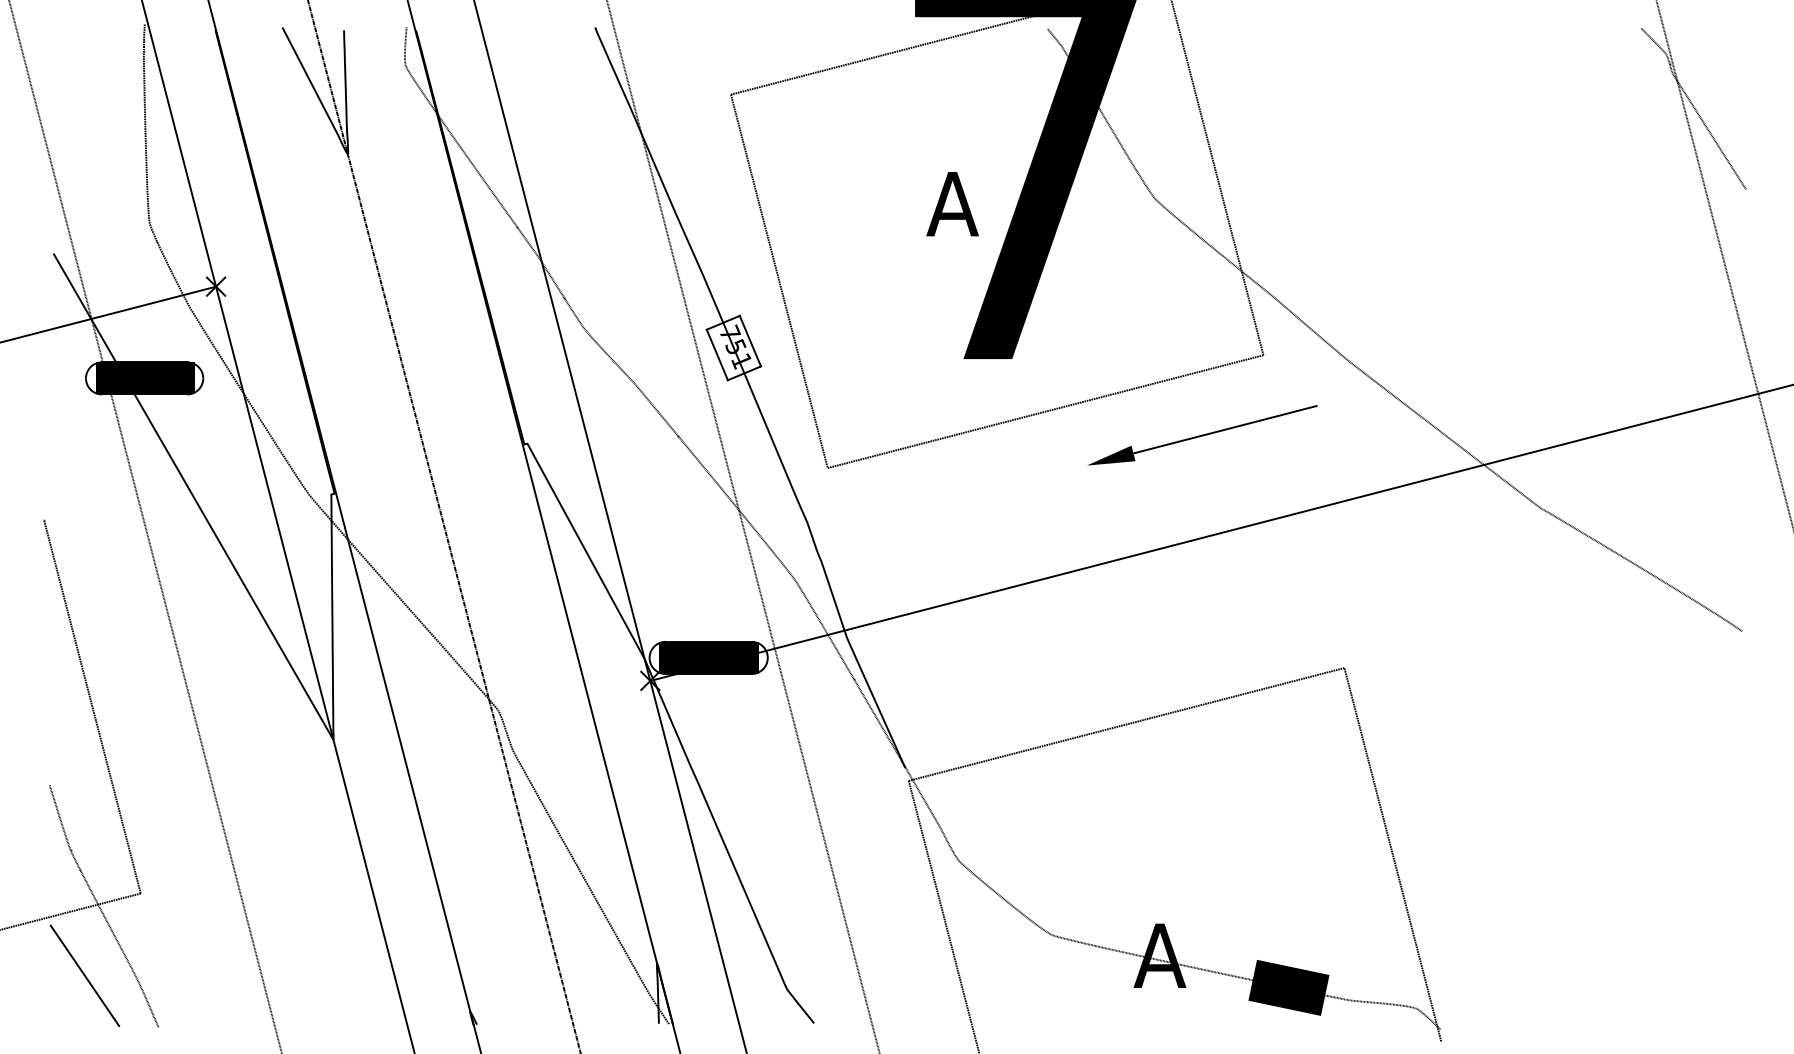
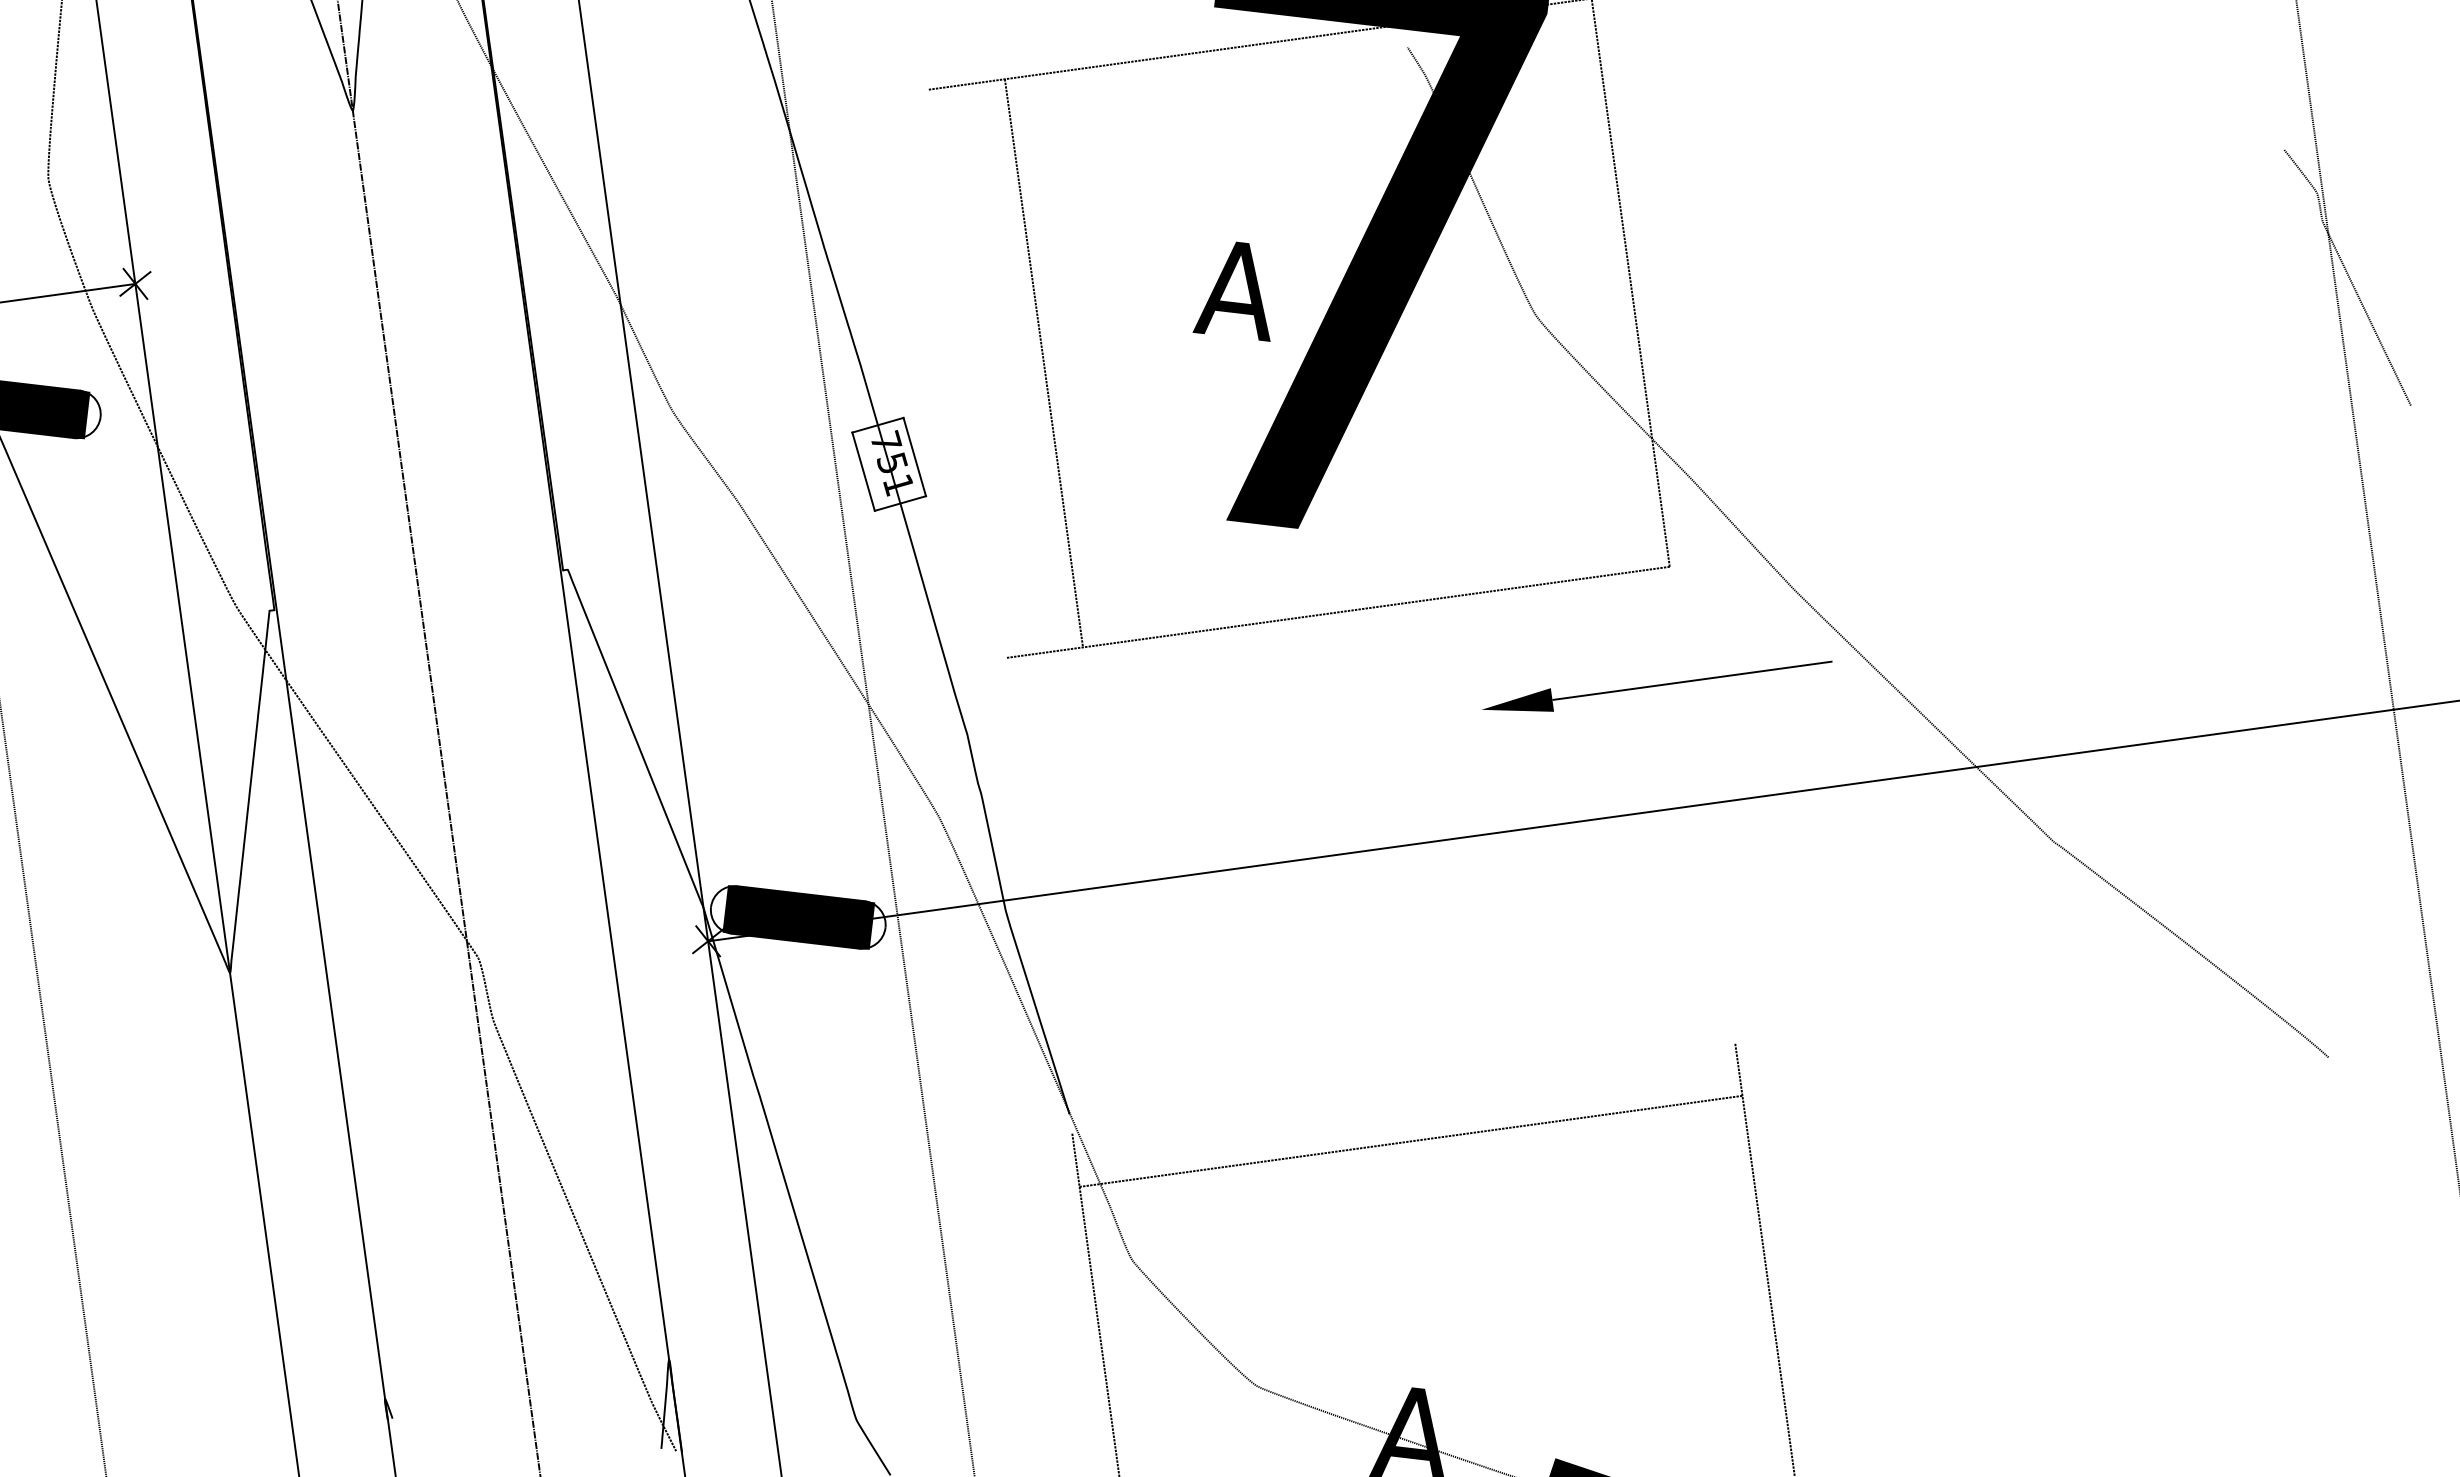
line: (778, 281) -> (1042, 363), moved
part: (1202, 435) -> (1657, 685), moved
line: (1126, 724) -> (1410, 1141), moved

